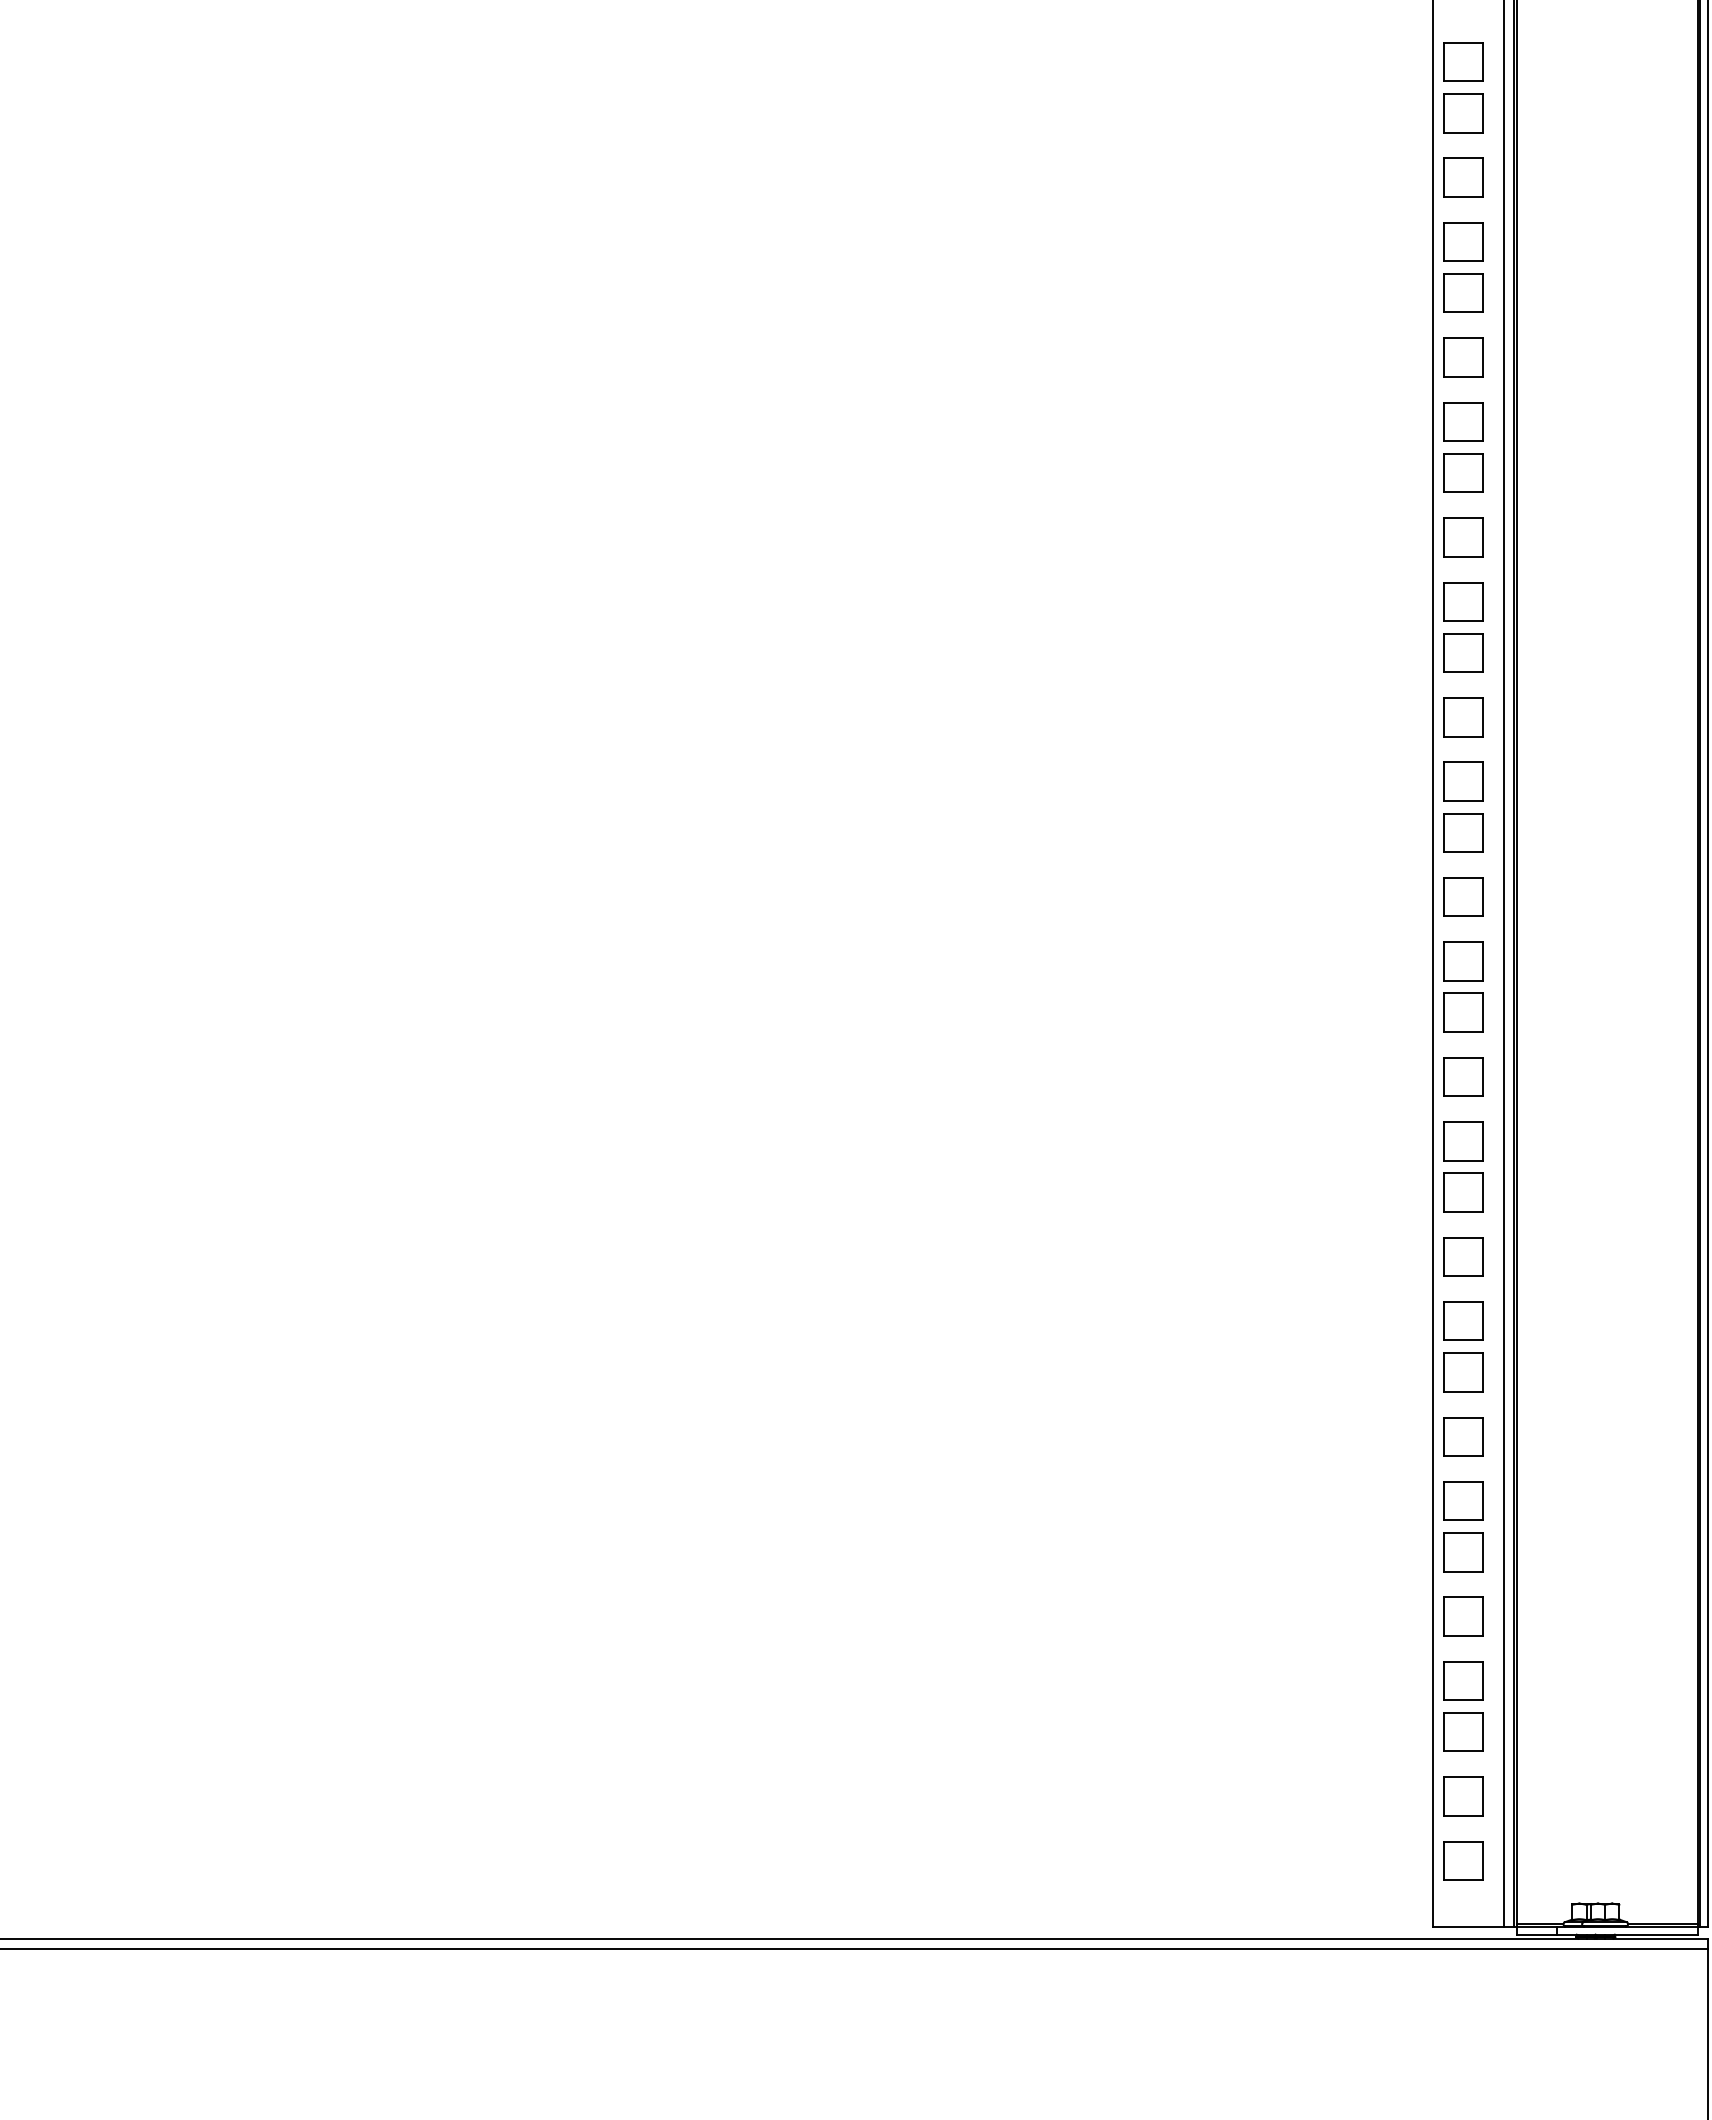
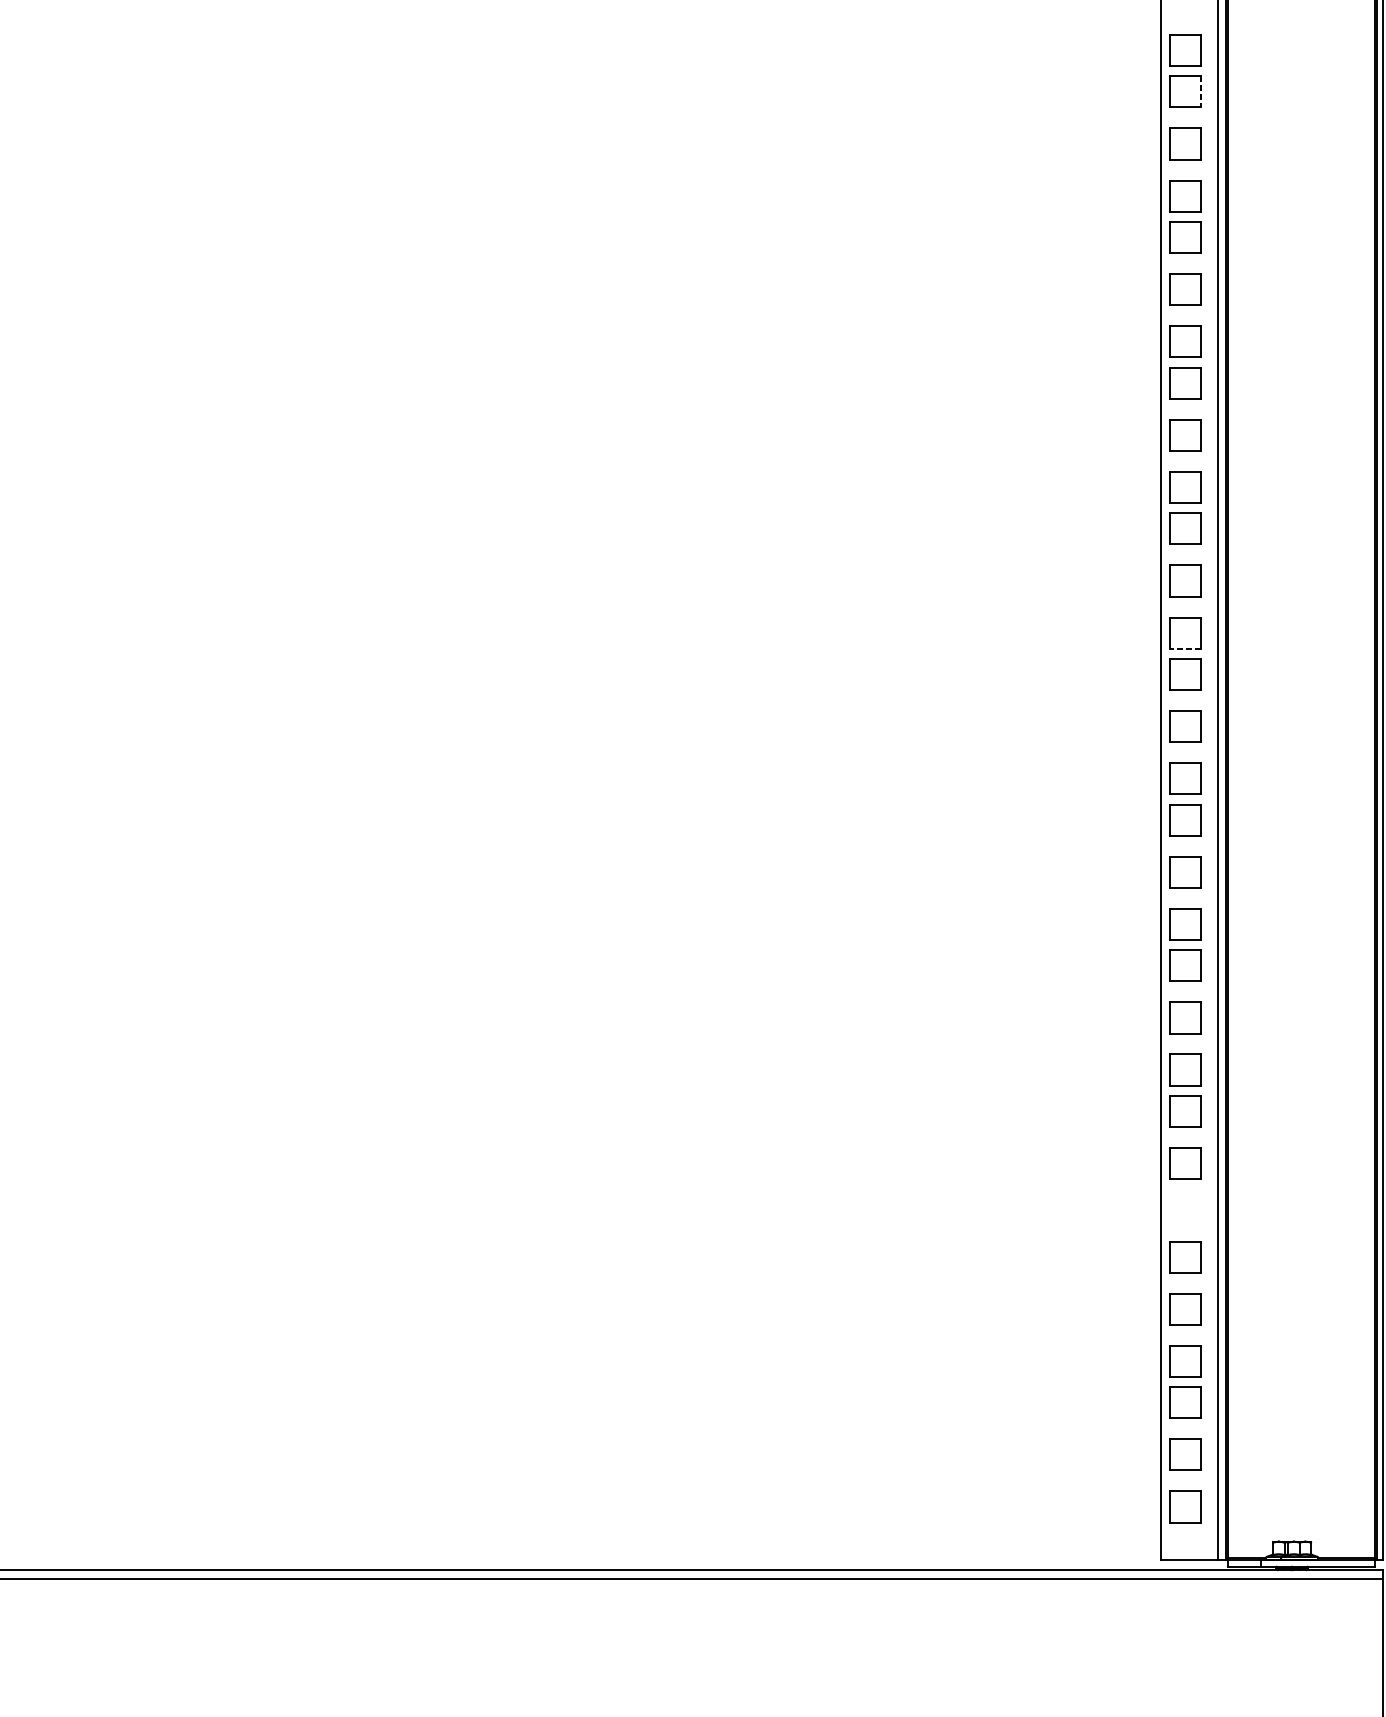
line: (1482, 113) -> (1200, 92), solid -> dashed
line: (1463, 800) -> (1184, 648), solid -> dashed
part: (1463, 1500) -> (1184, 1215), removed

